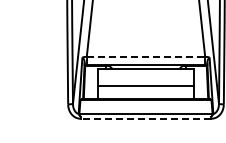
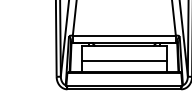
line: (146, 56) -> (124, 35), dashed -> solid
line: (145, 118) -> (123, 89), dashed -> solid

